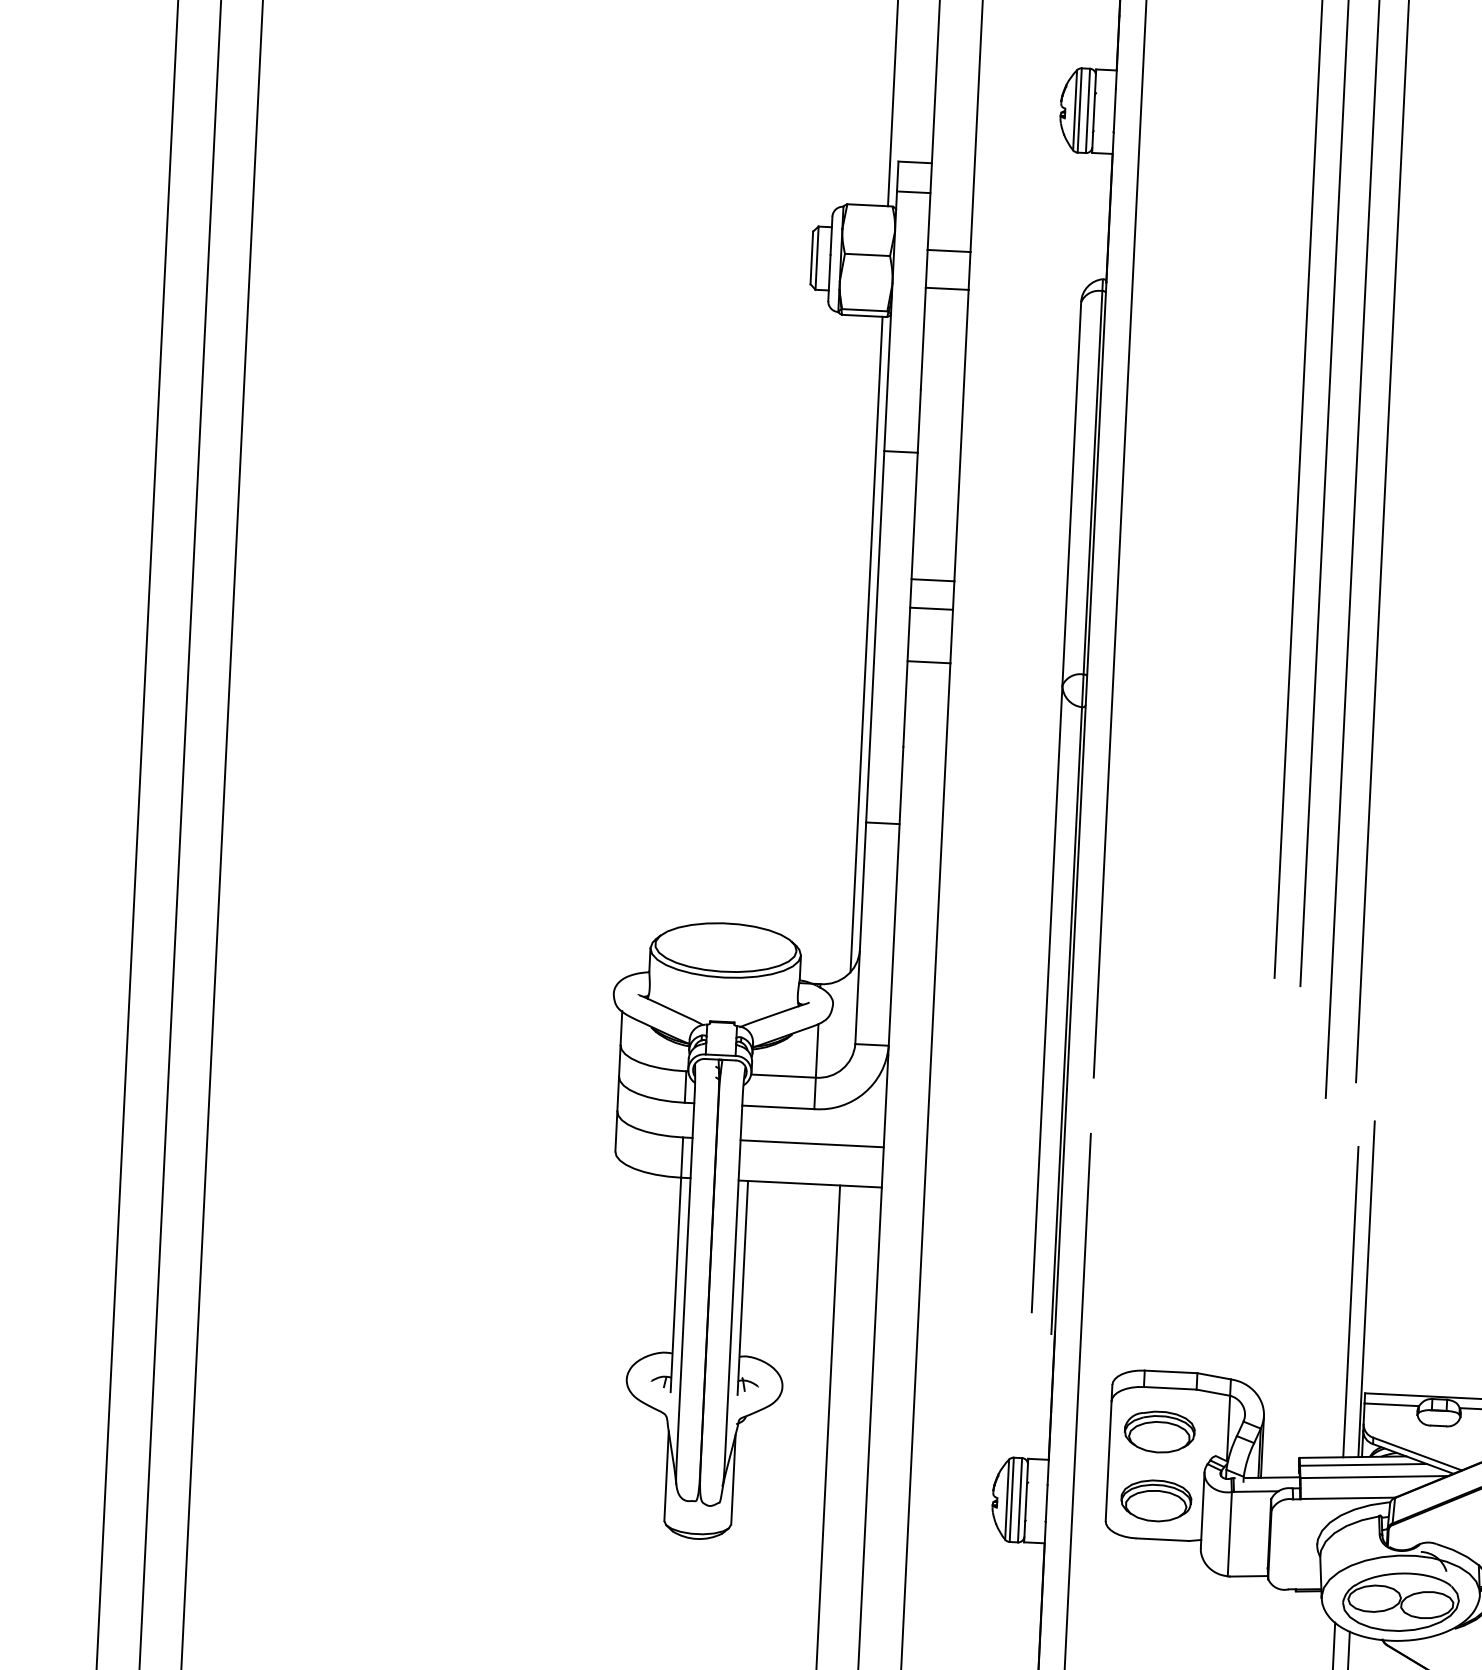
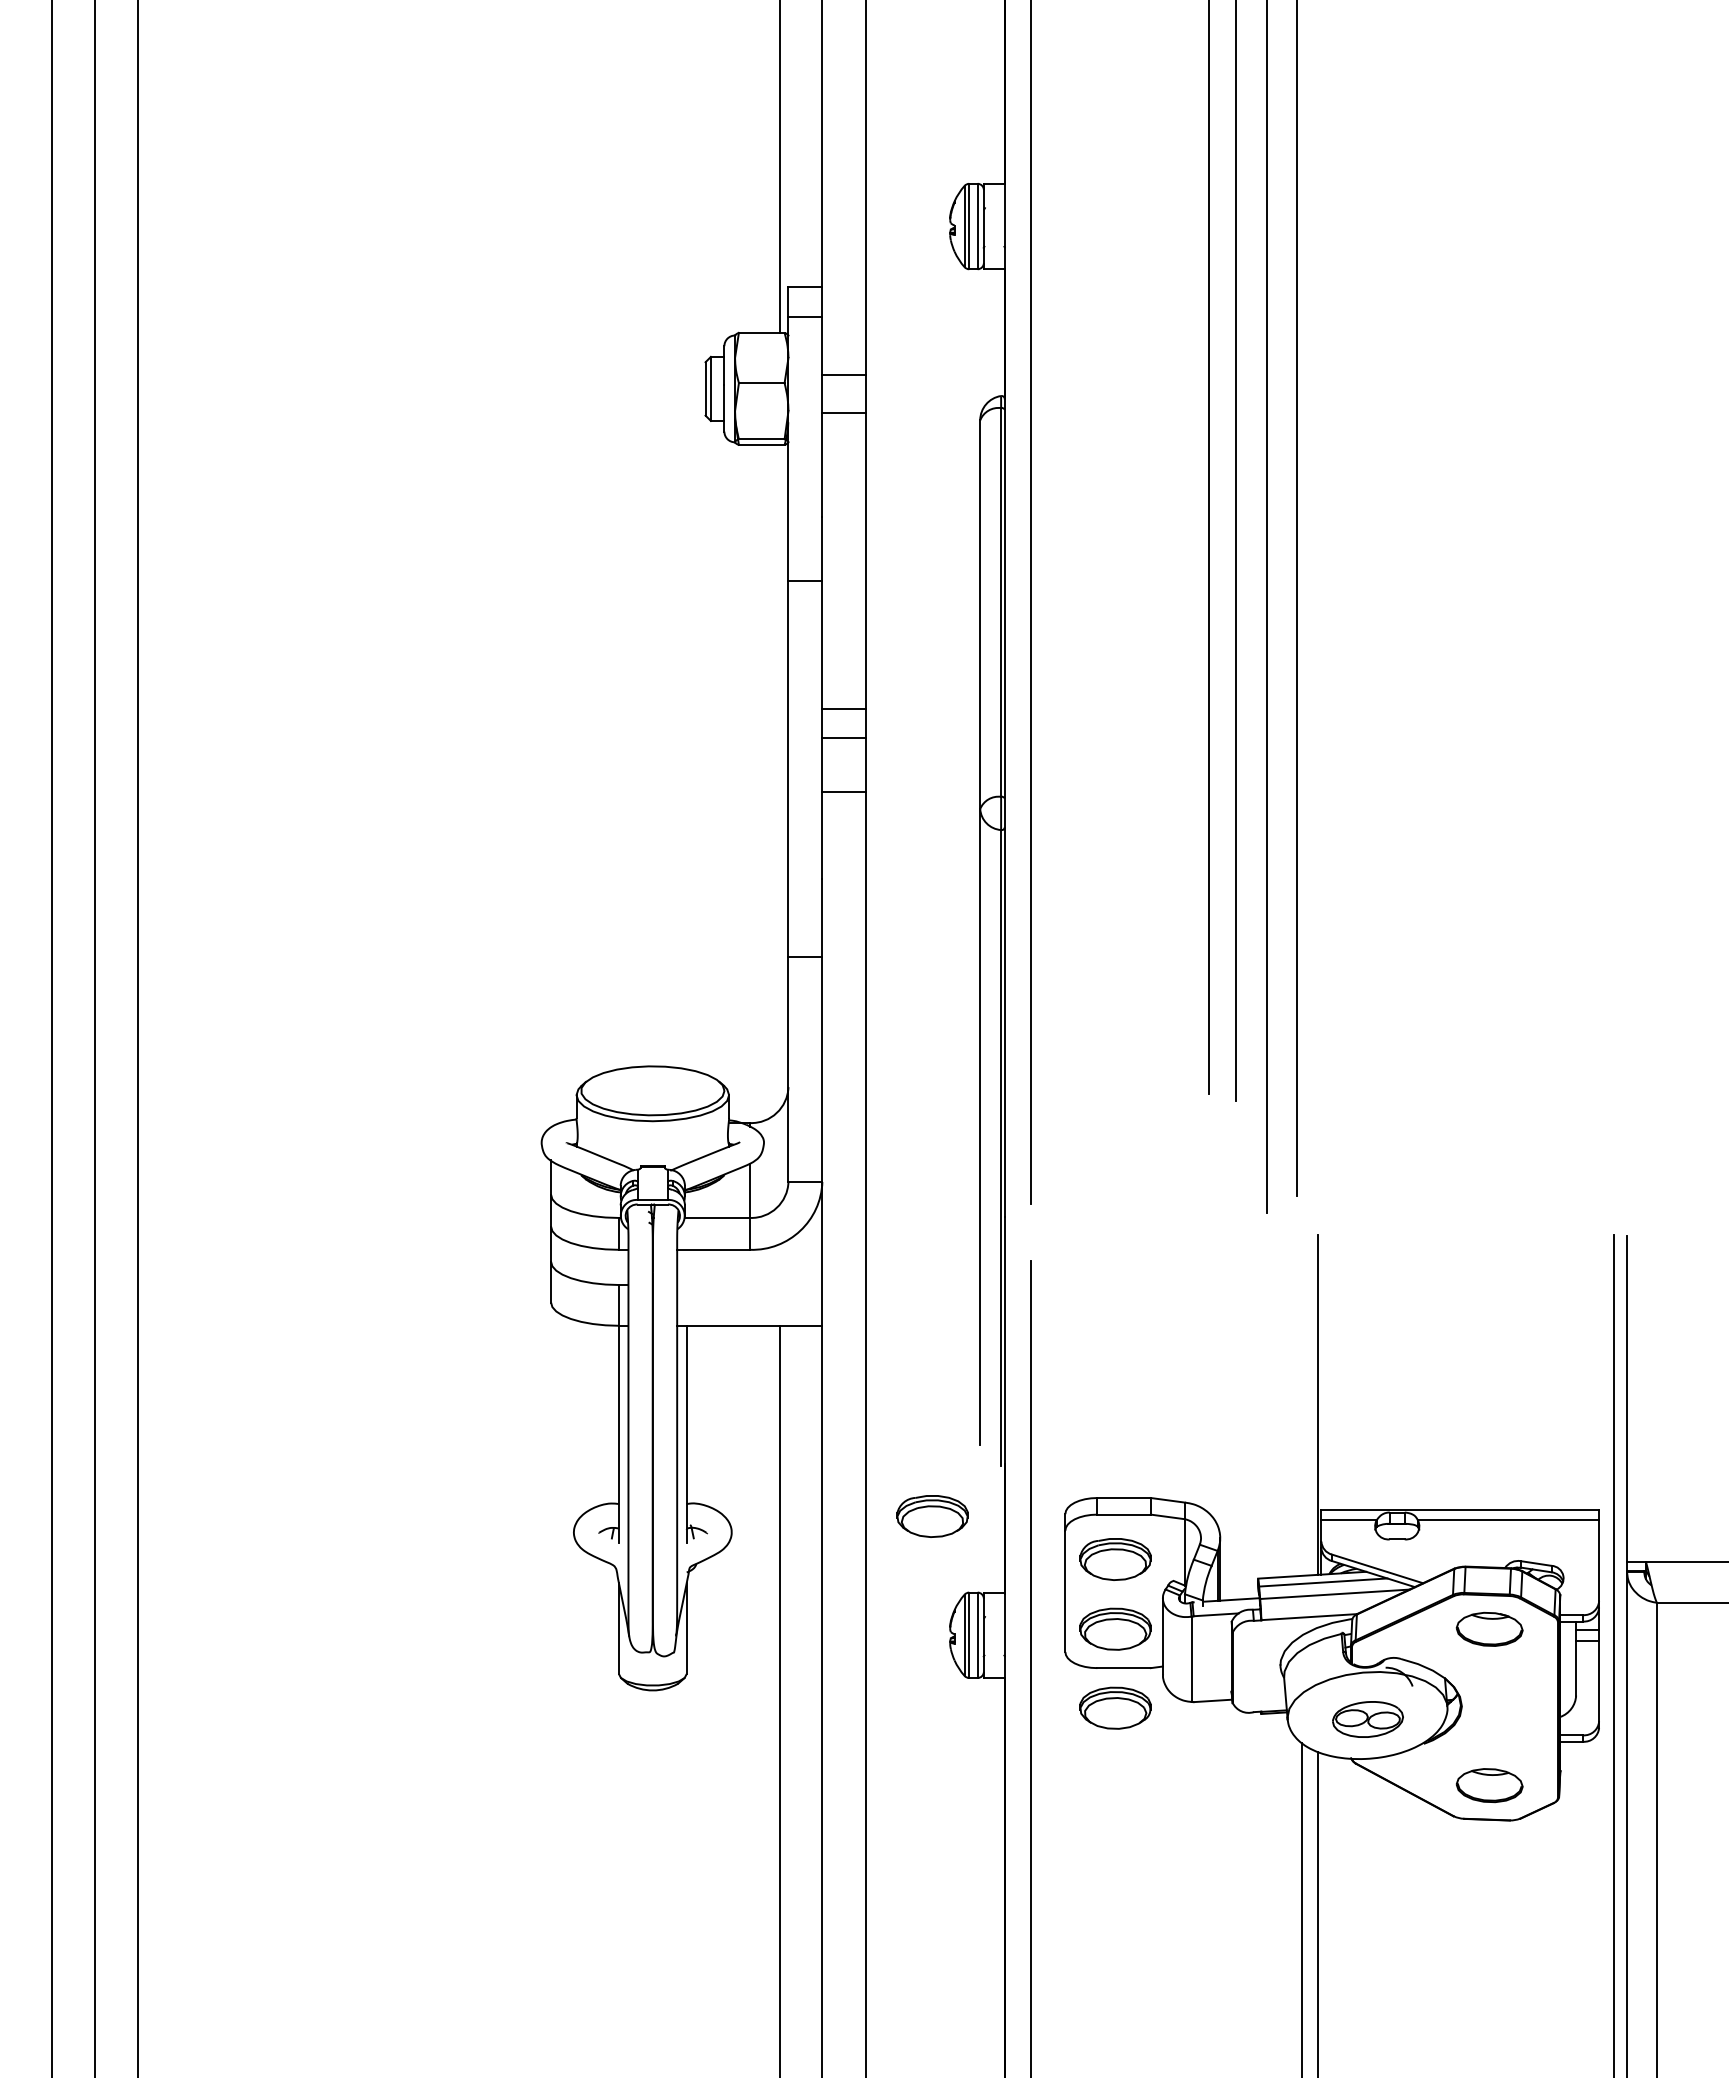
line: (866, 644) -> (780, 777), removed
line: (811, 1144) -> (749, 1285), removed
line: (1350, 1302) -> (1302, 1418), removed
part: (981, 1380) -> (932, 1516), added
part: (1152, 1578) -> (1115, 1707), added
part: (1400, 1602) -> (1367, 1719), size x0.6

